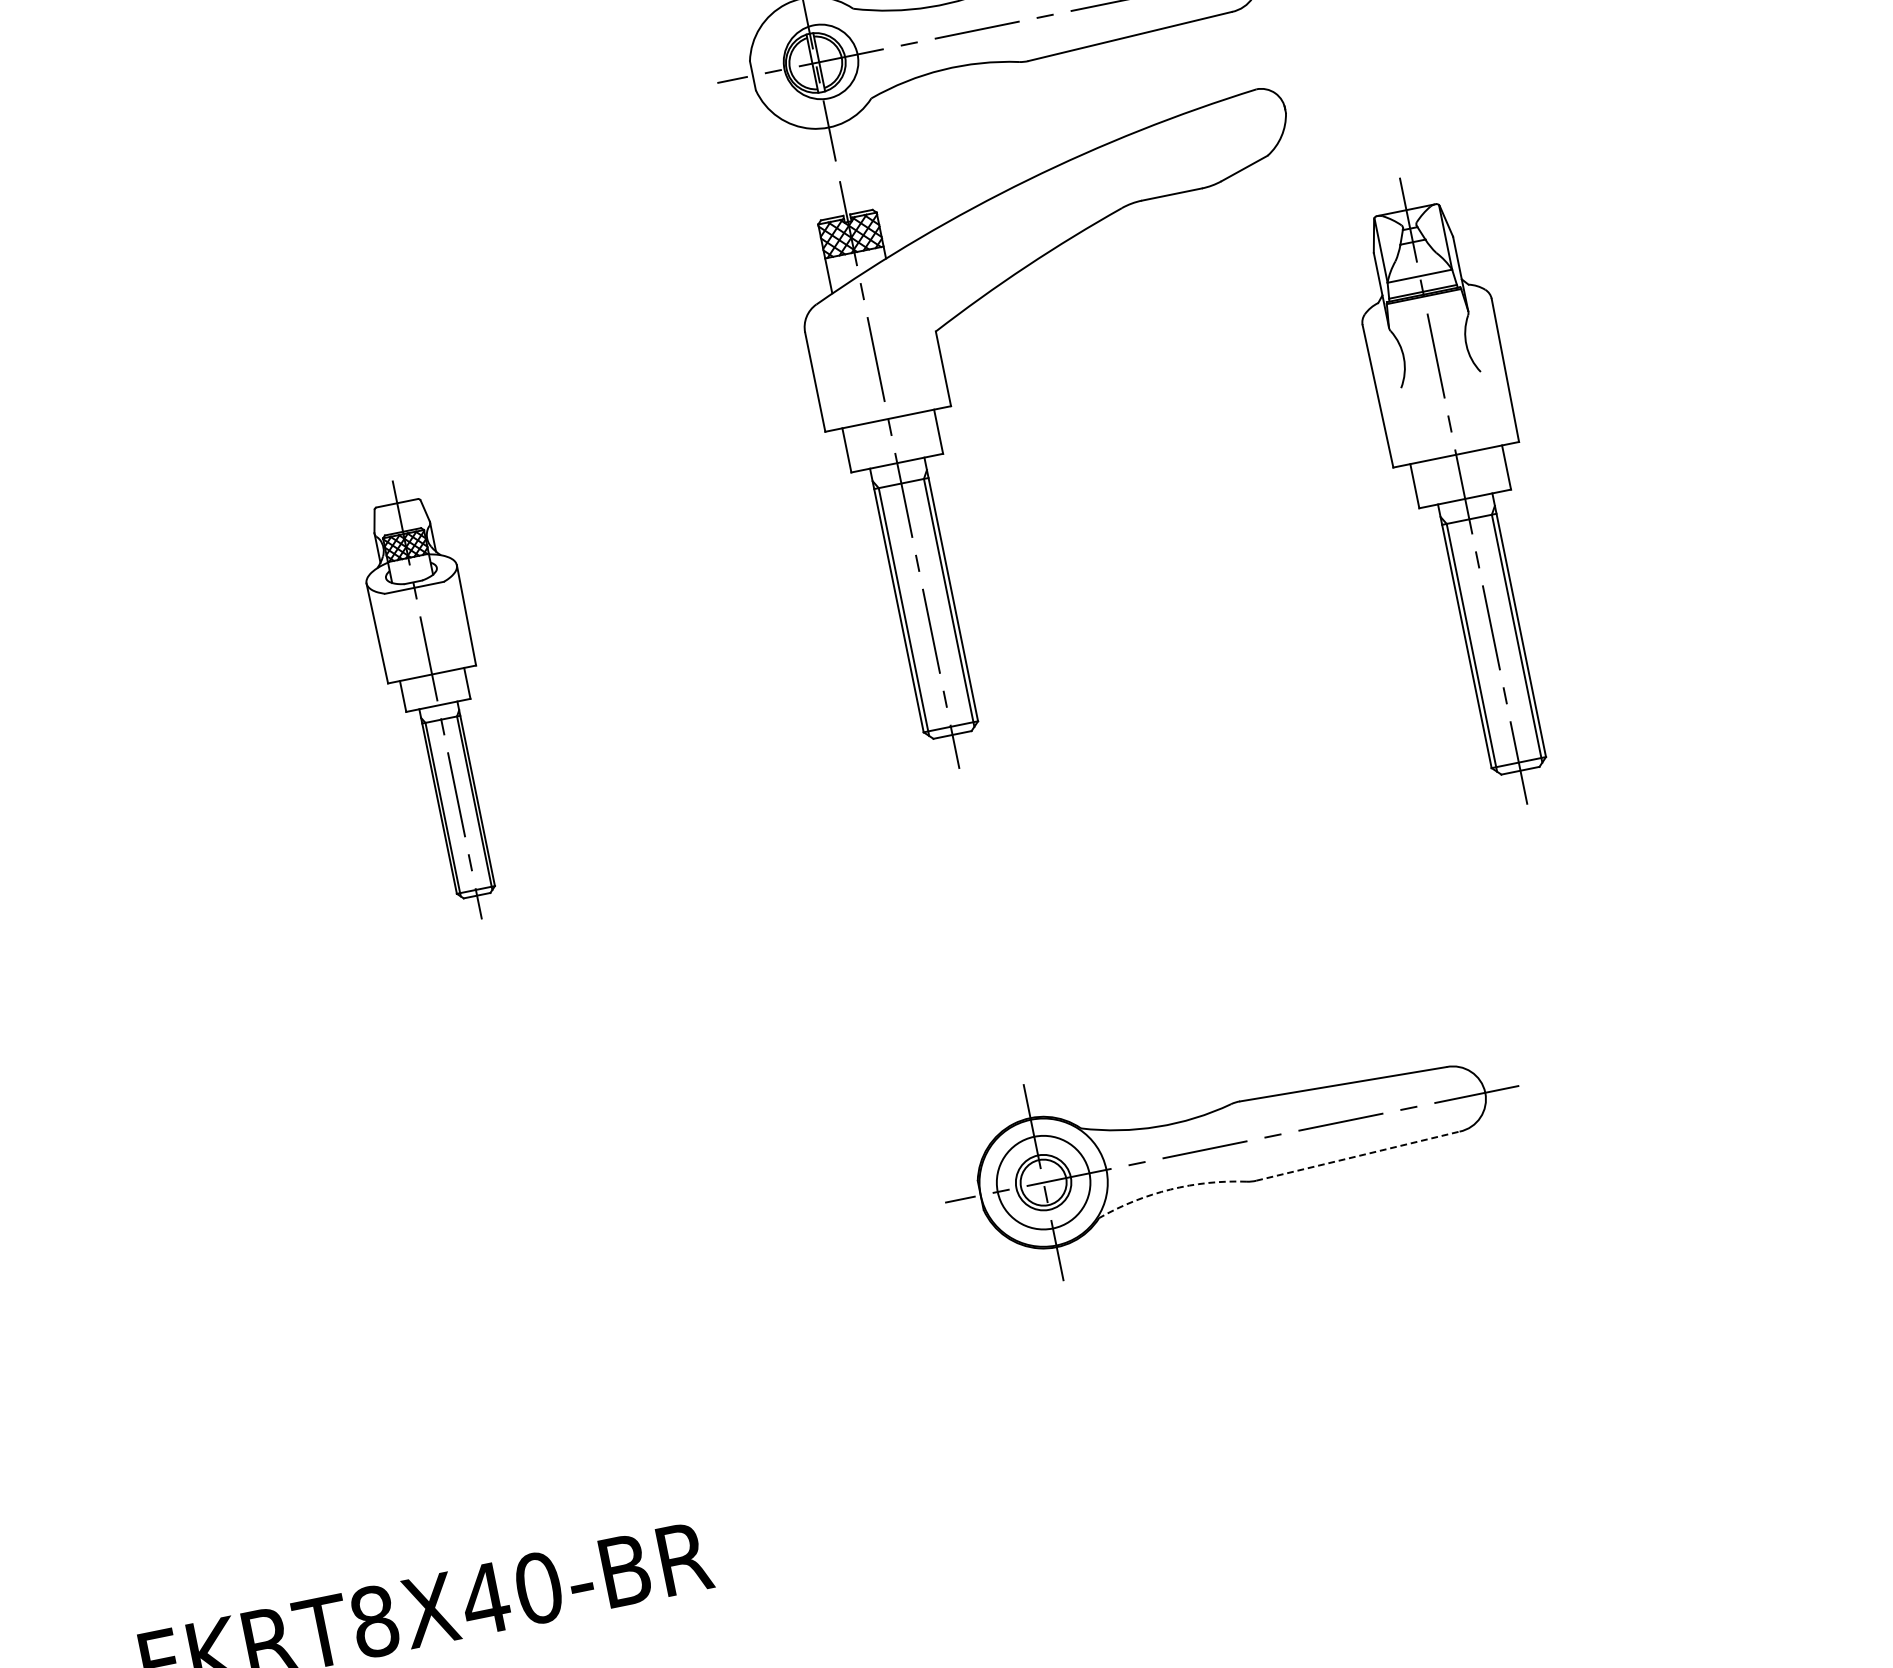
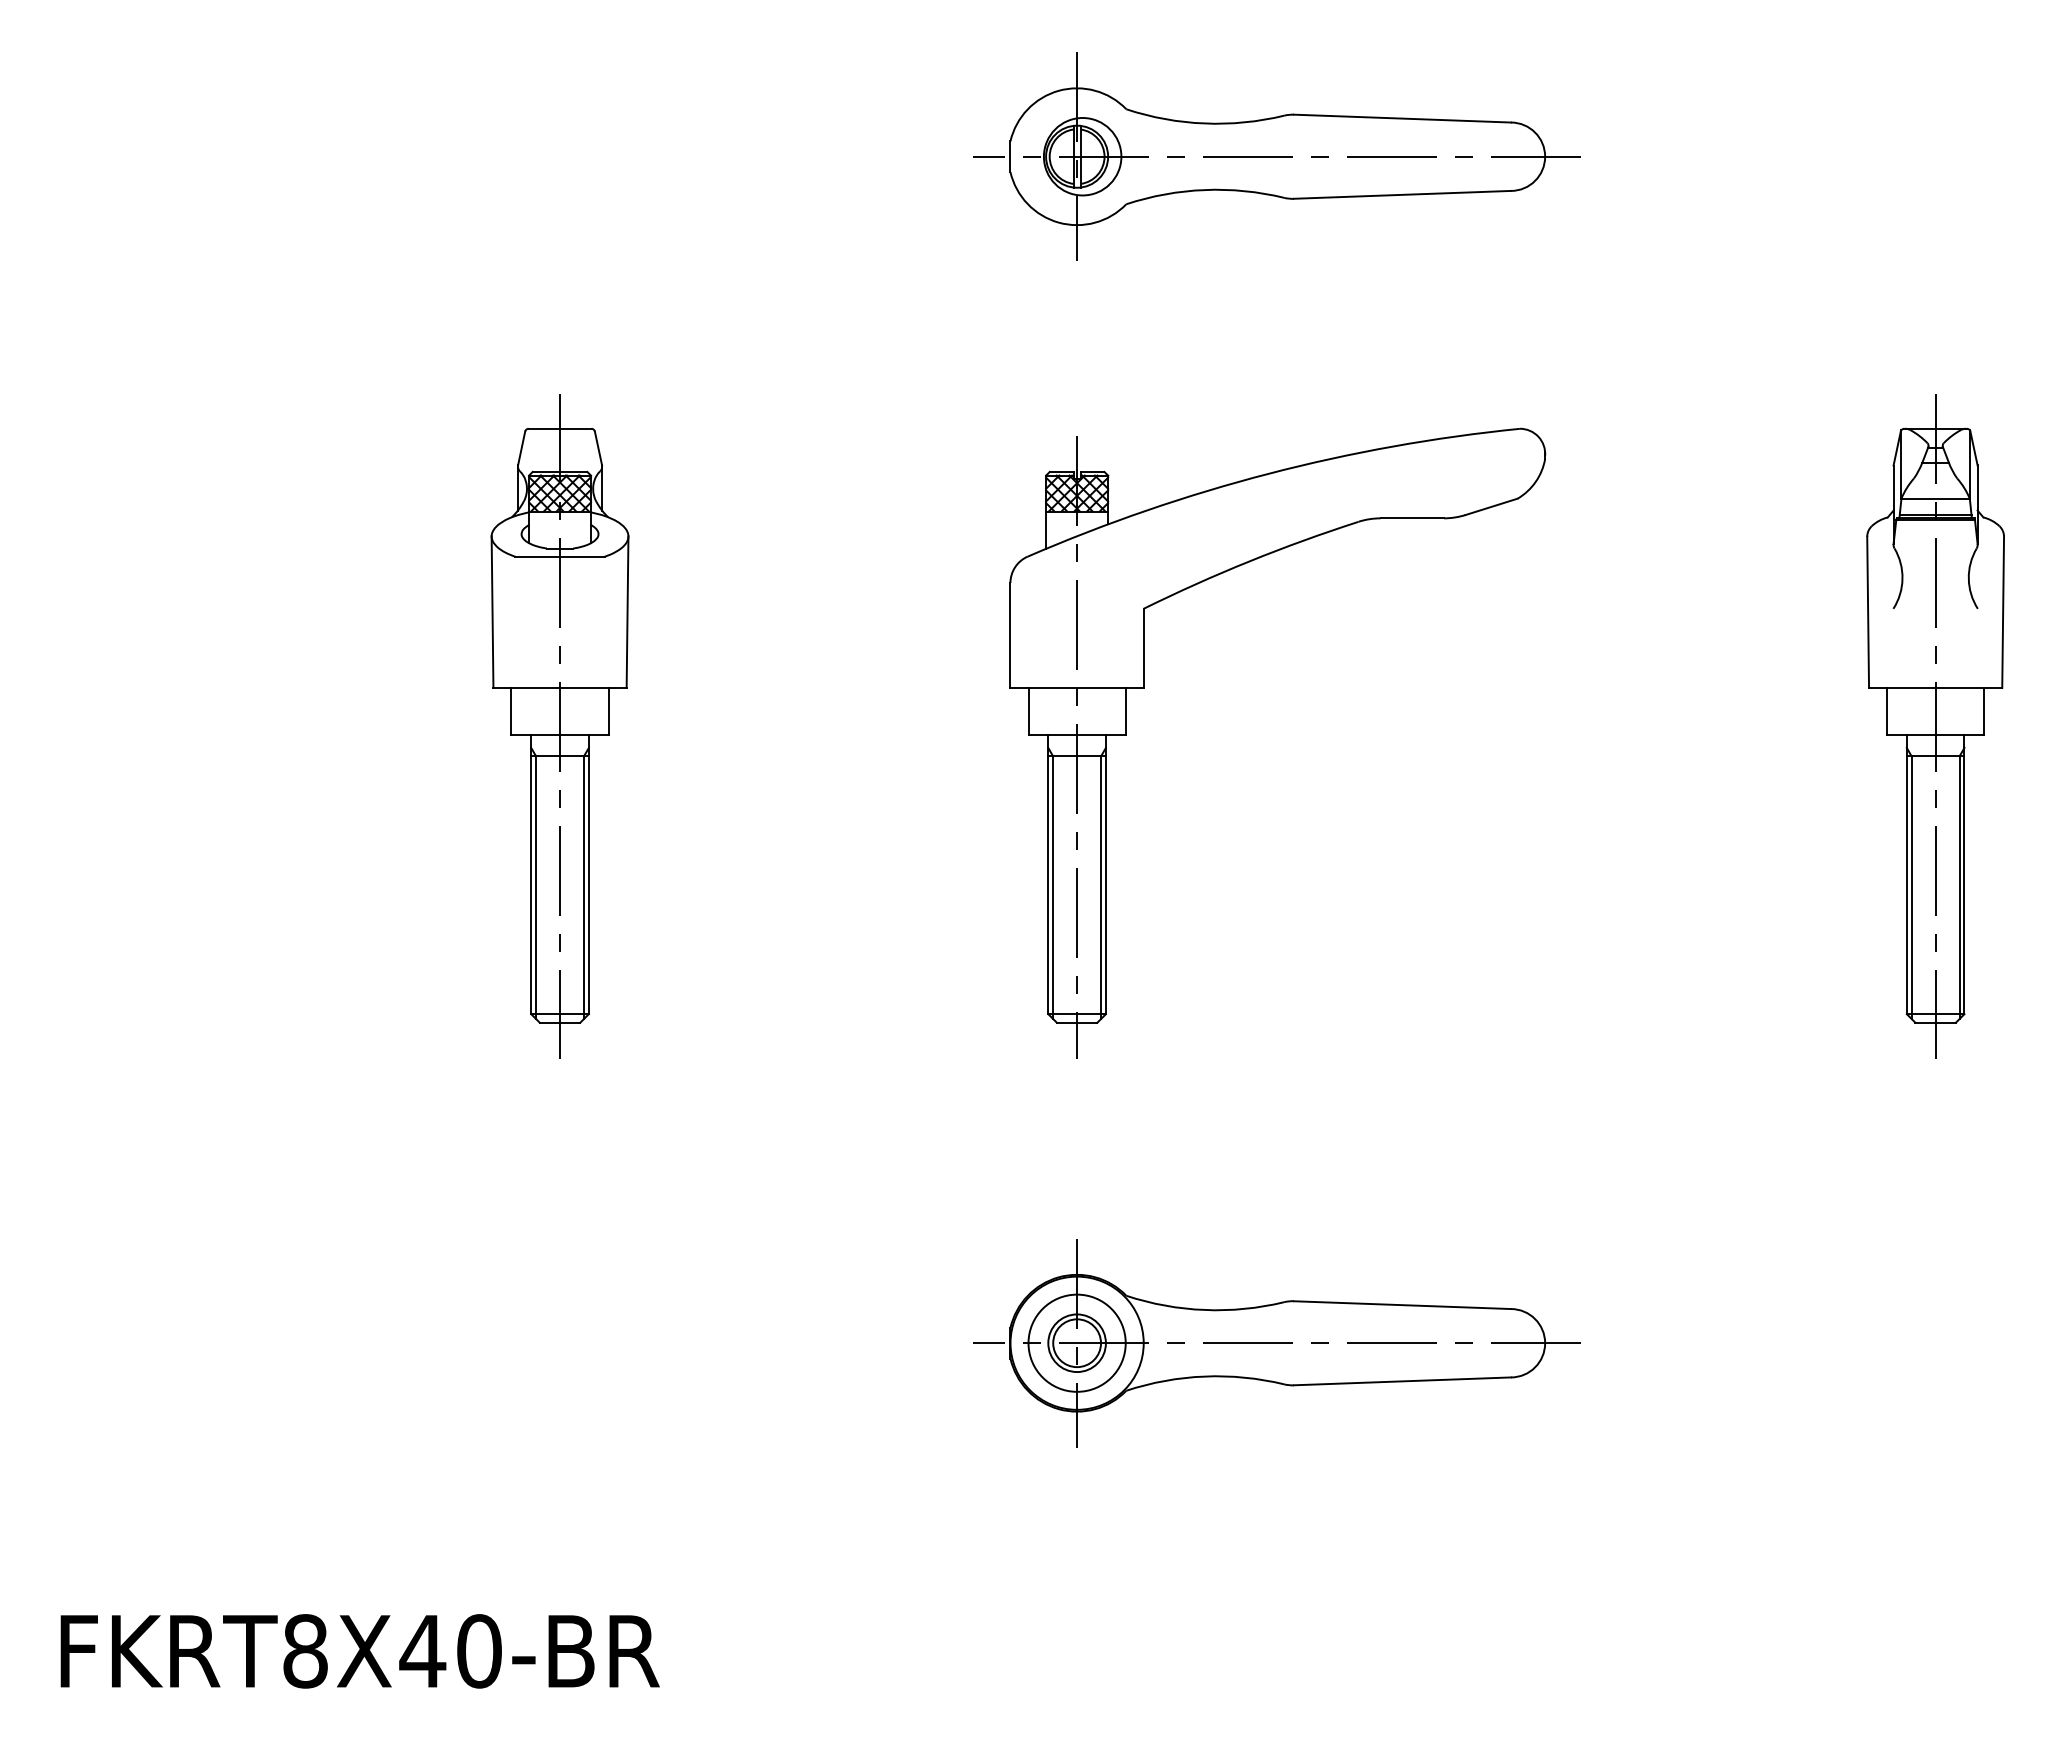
part: (951, 406) -> (1144, 688), moved
part: (1463, 491) -> (1935, 726), moved
part: (436, 700) -> (559, 726), size x1.43
line: (1358, 1156) -> (1402, 1381), dashed -> solid
arc: (1170, 1189) -> (1204, 1376), dashed -> solid

